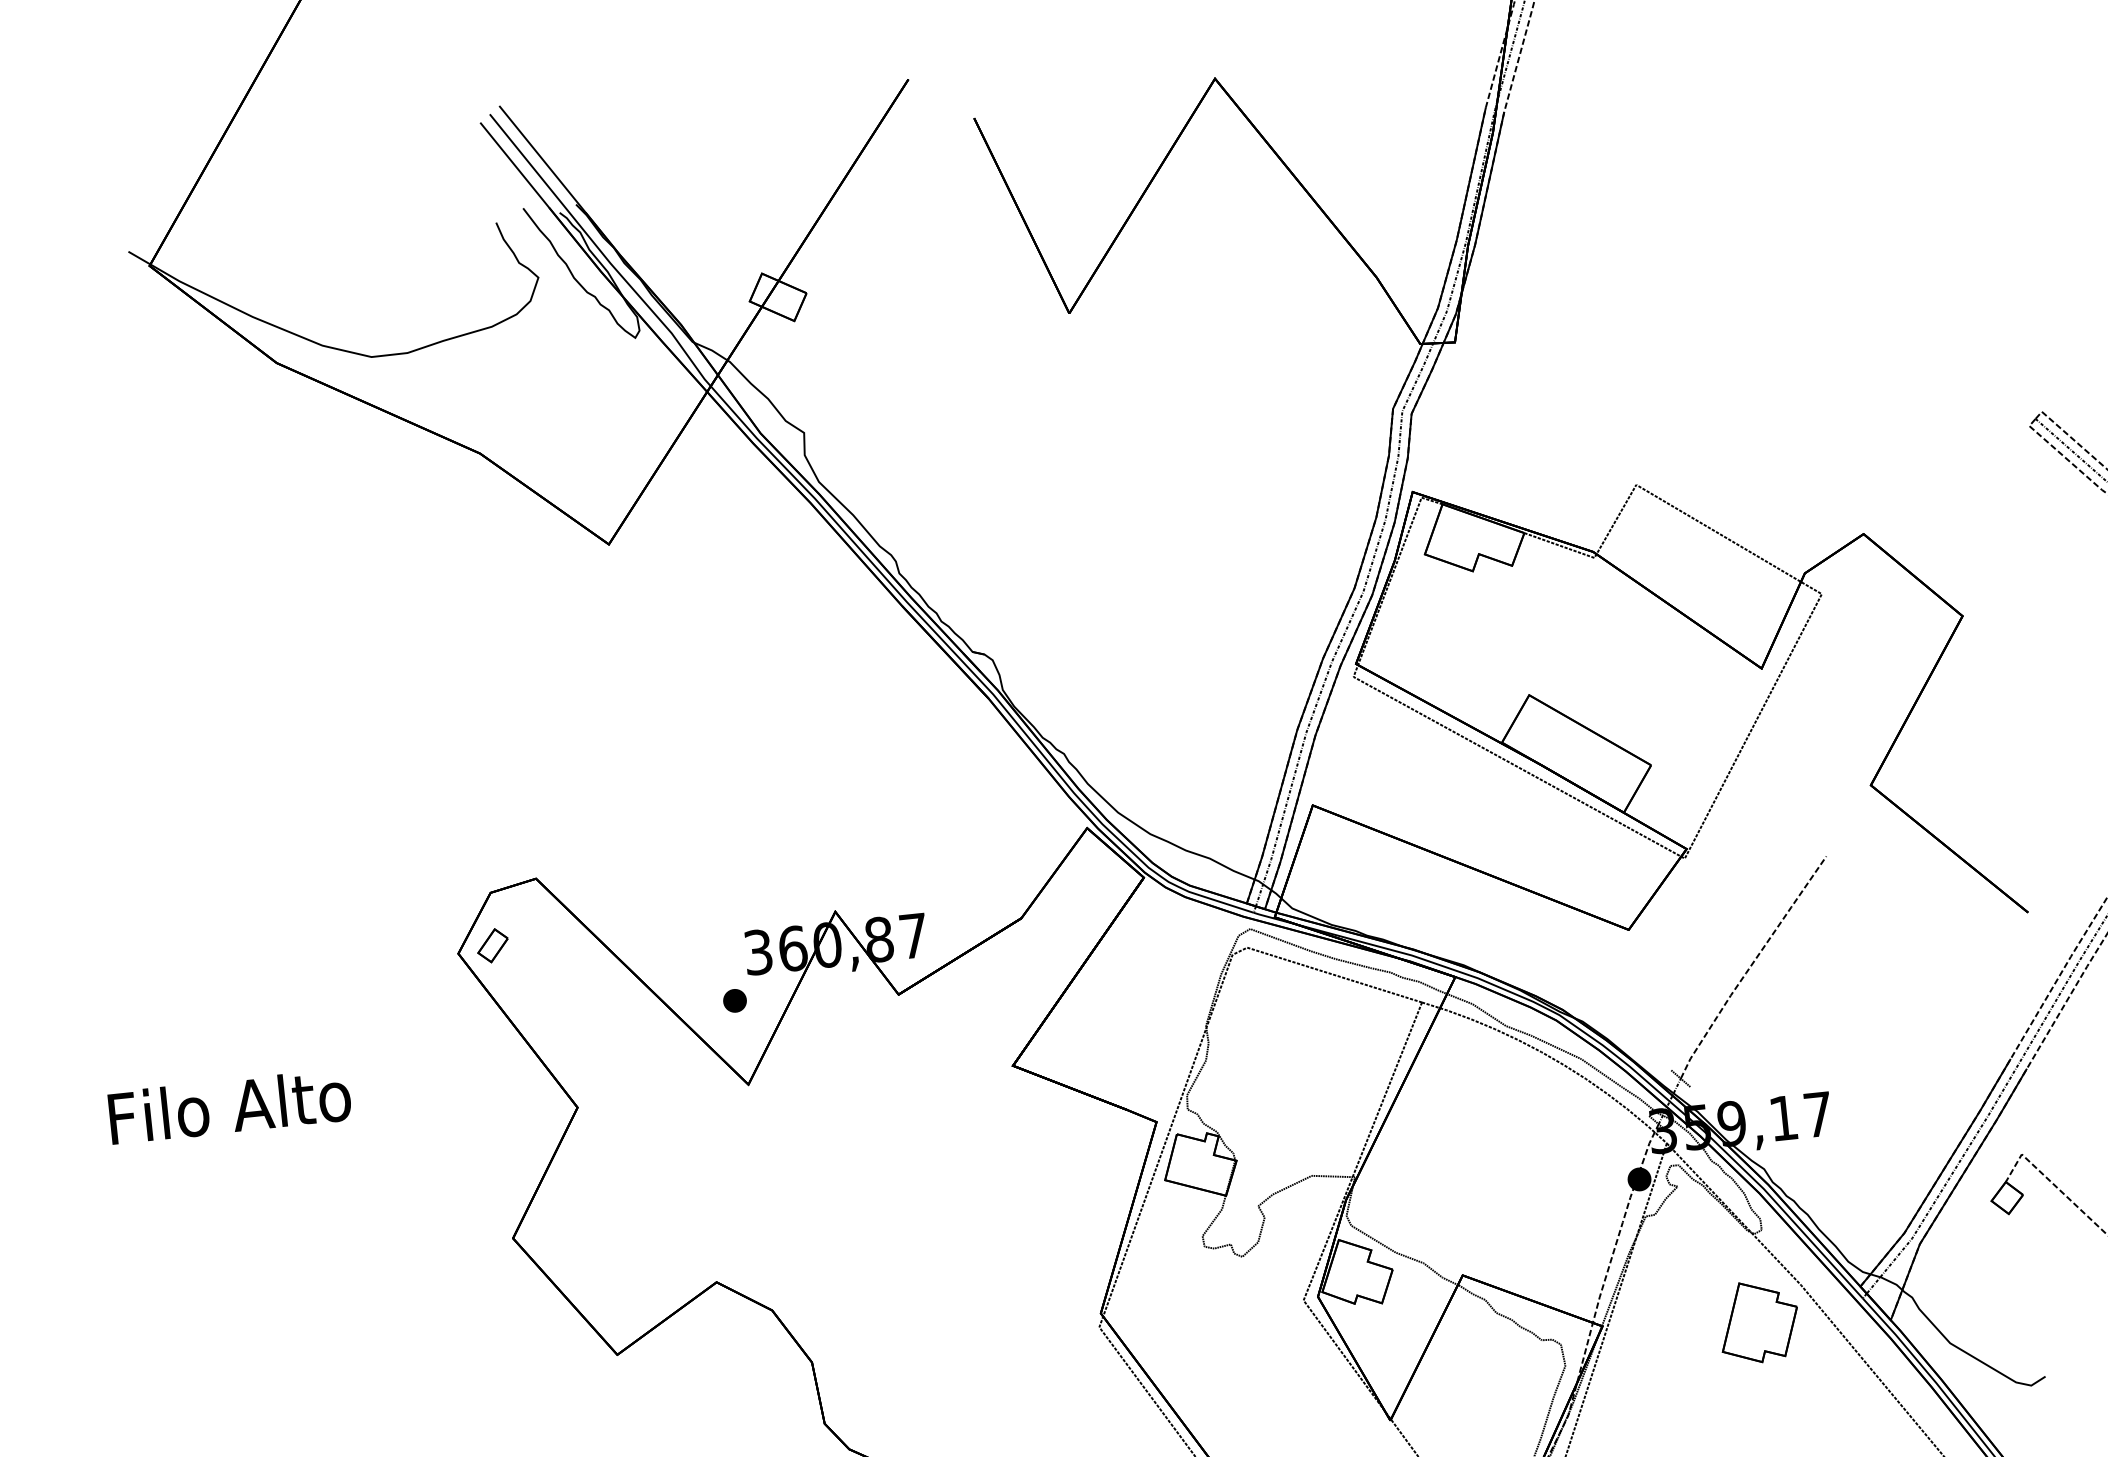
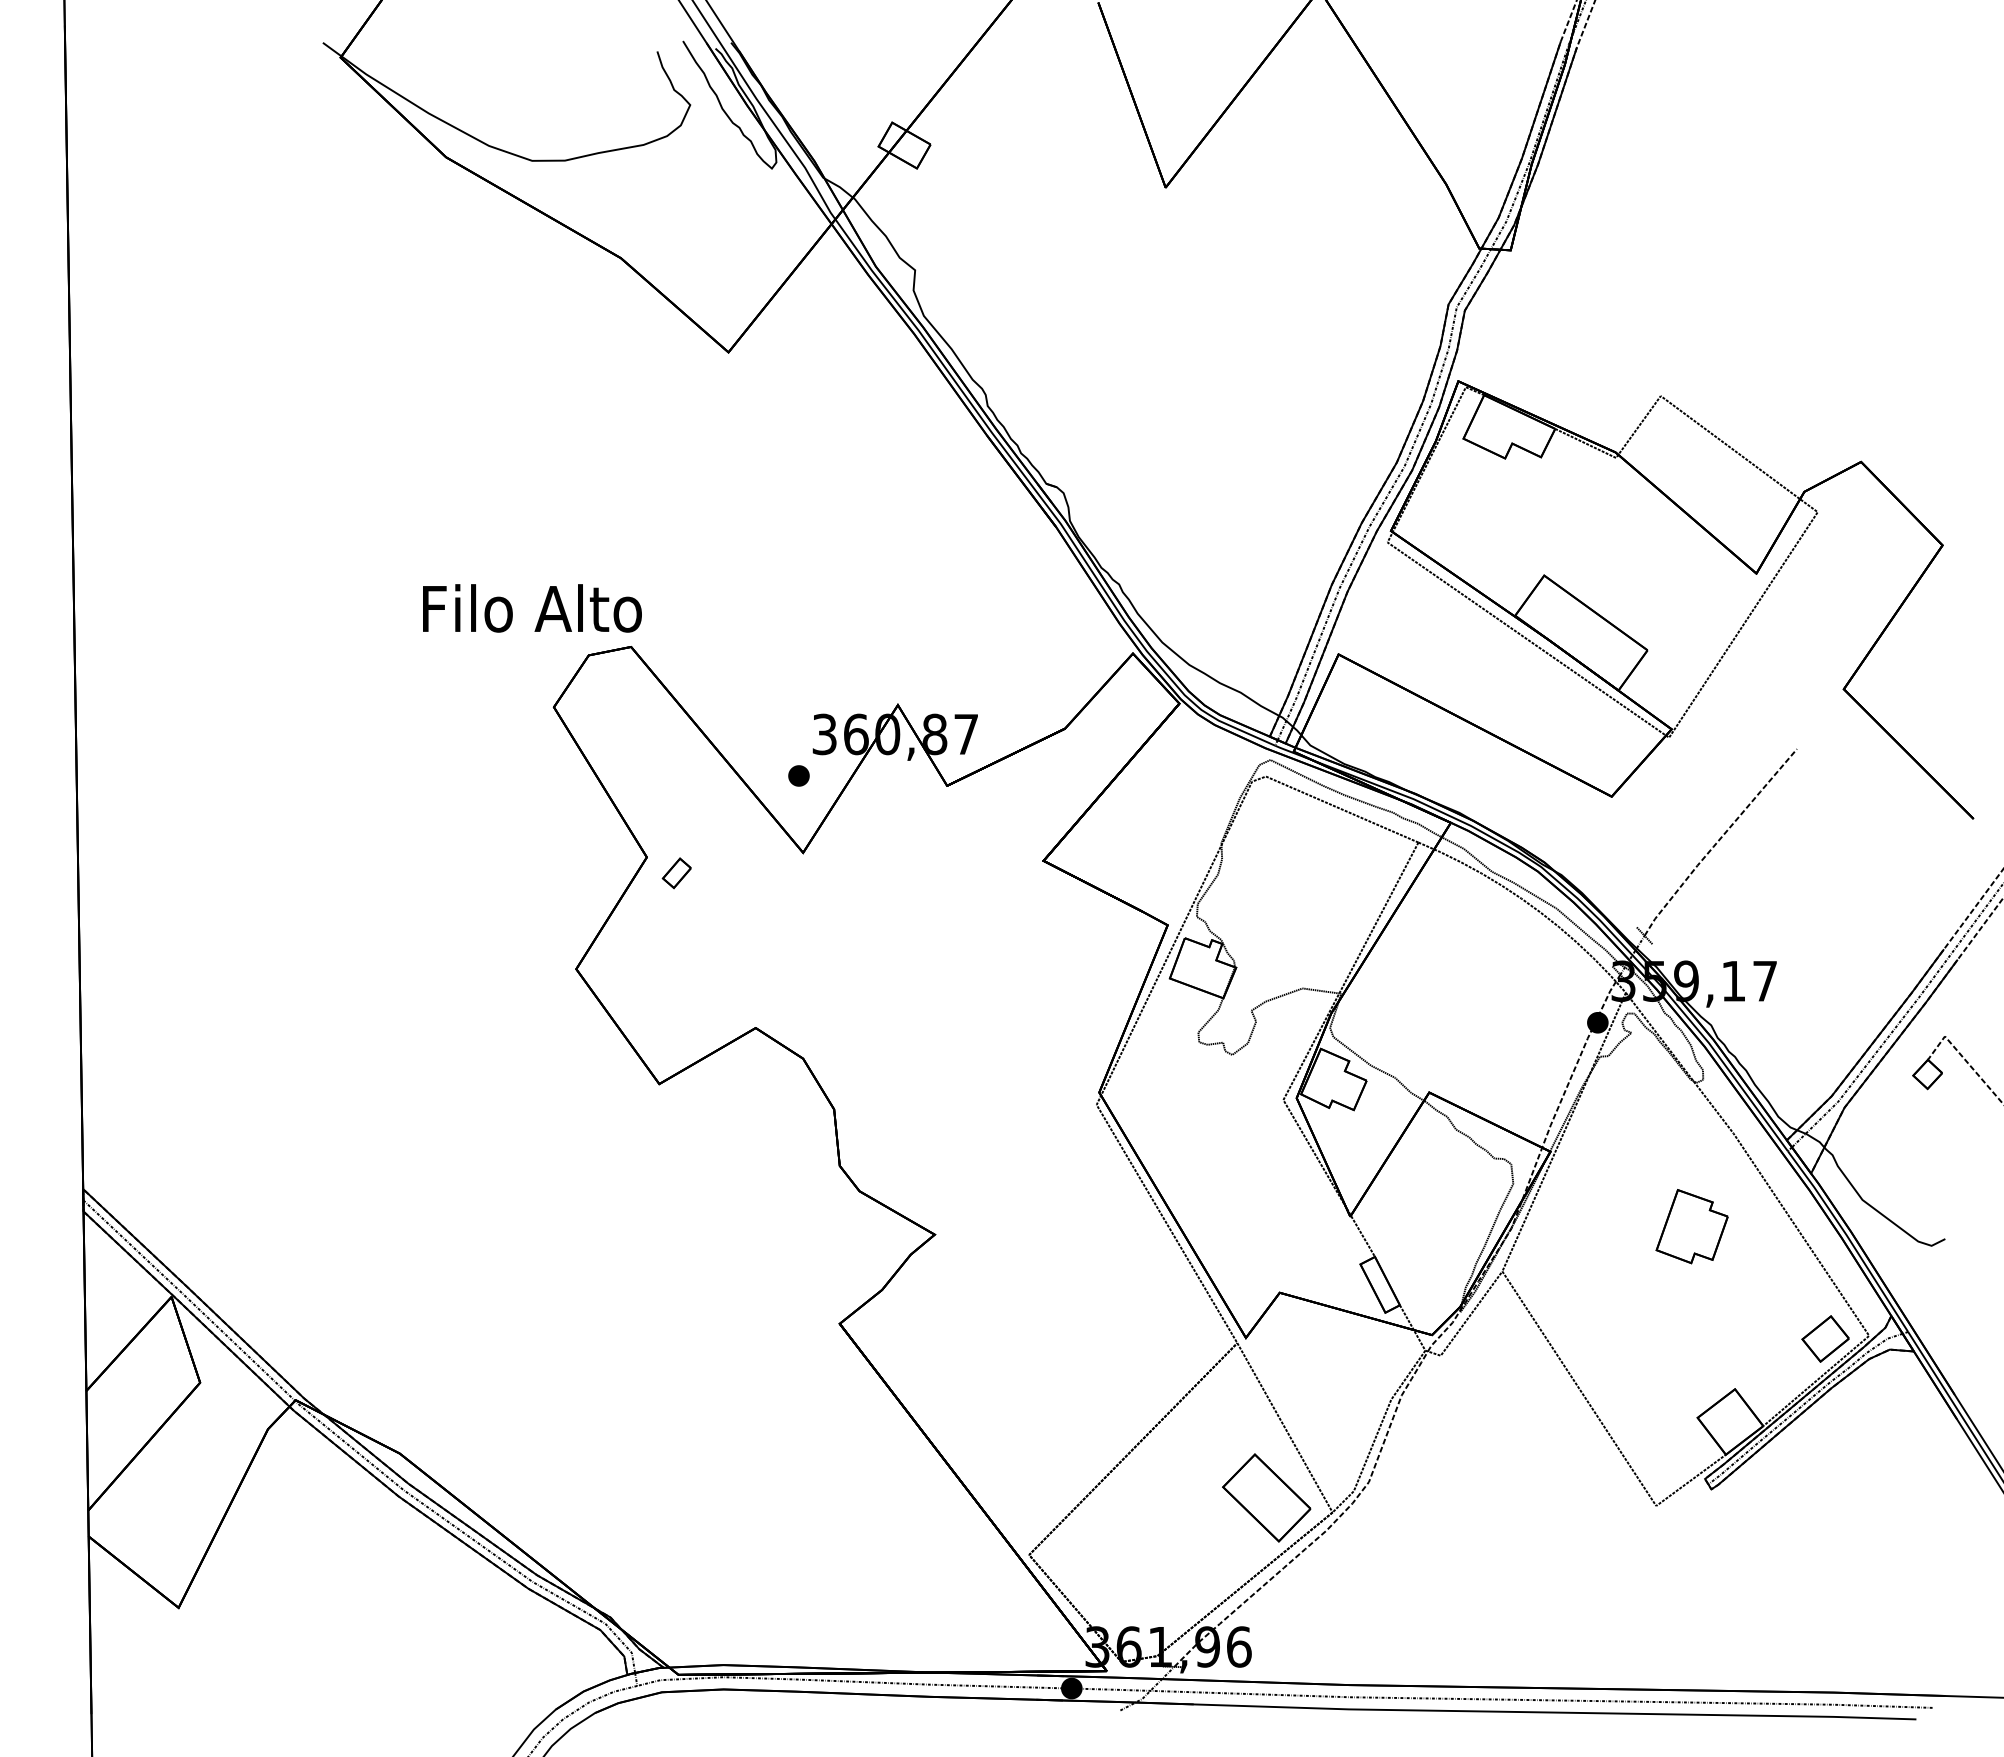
part: (492, 945) -> (676, 873), moved
text: (230, 1106) -> (532, 608), moved
part: (1758, 1321) -> (1691, 1226), moved

